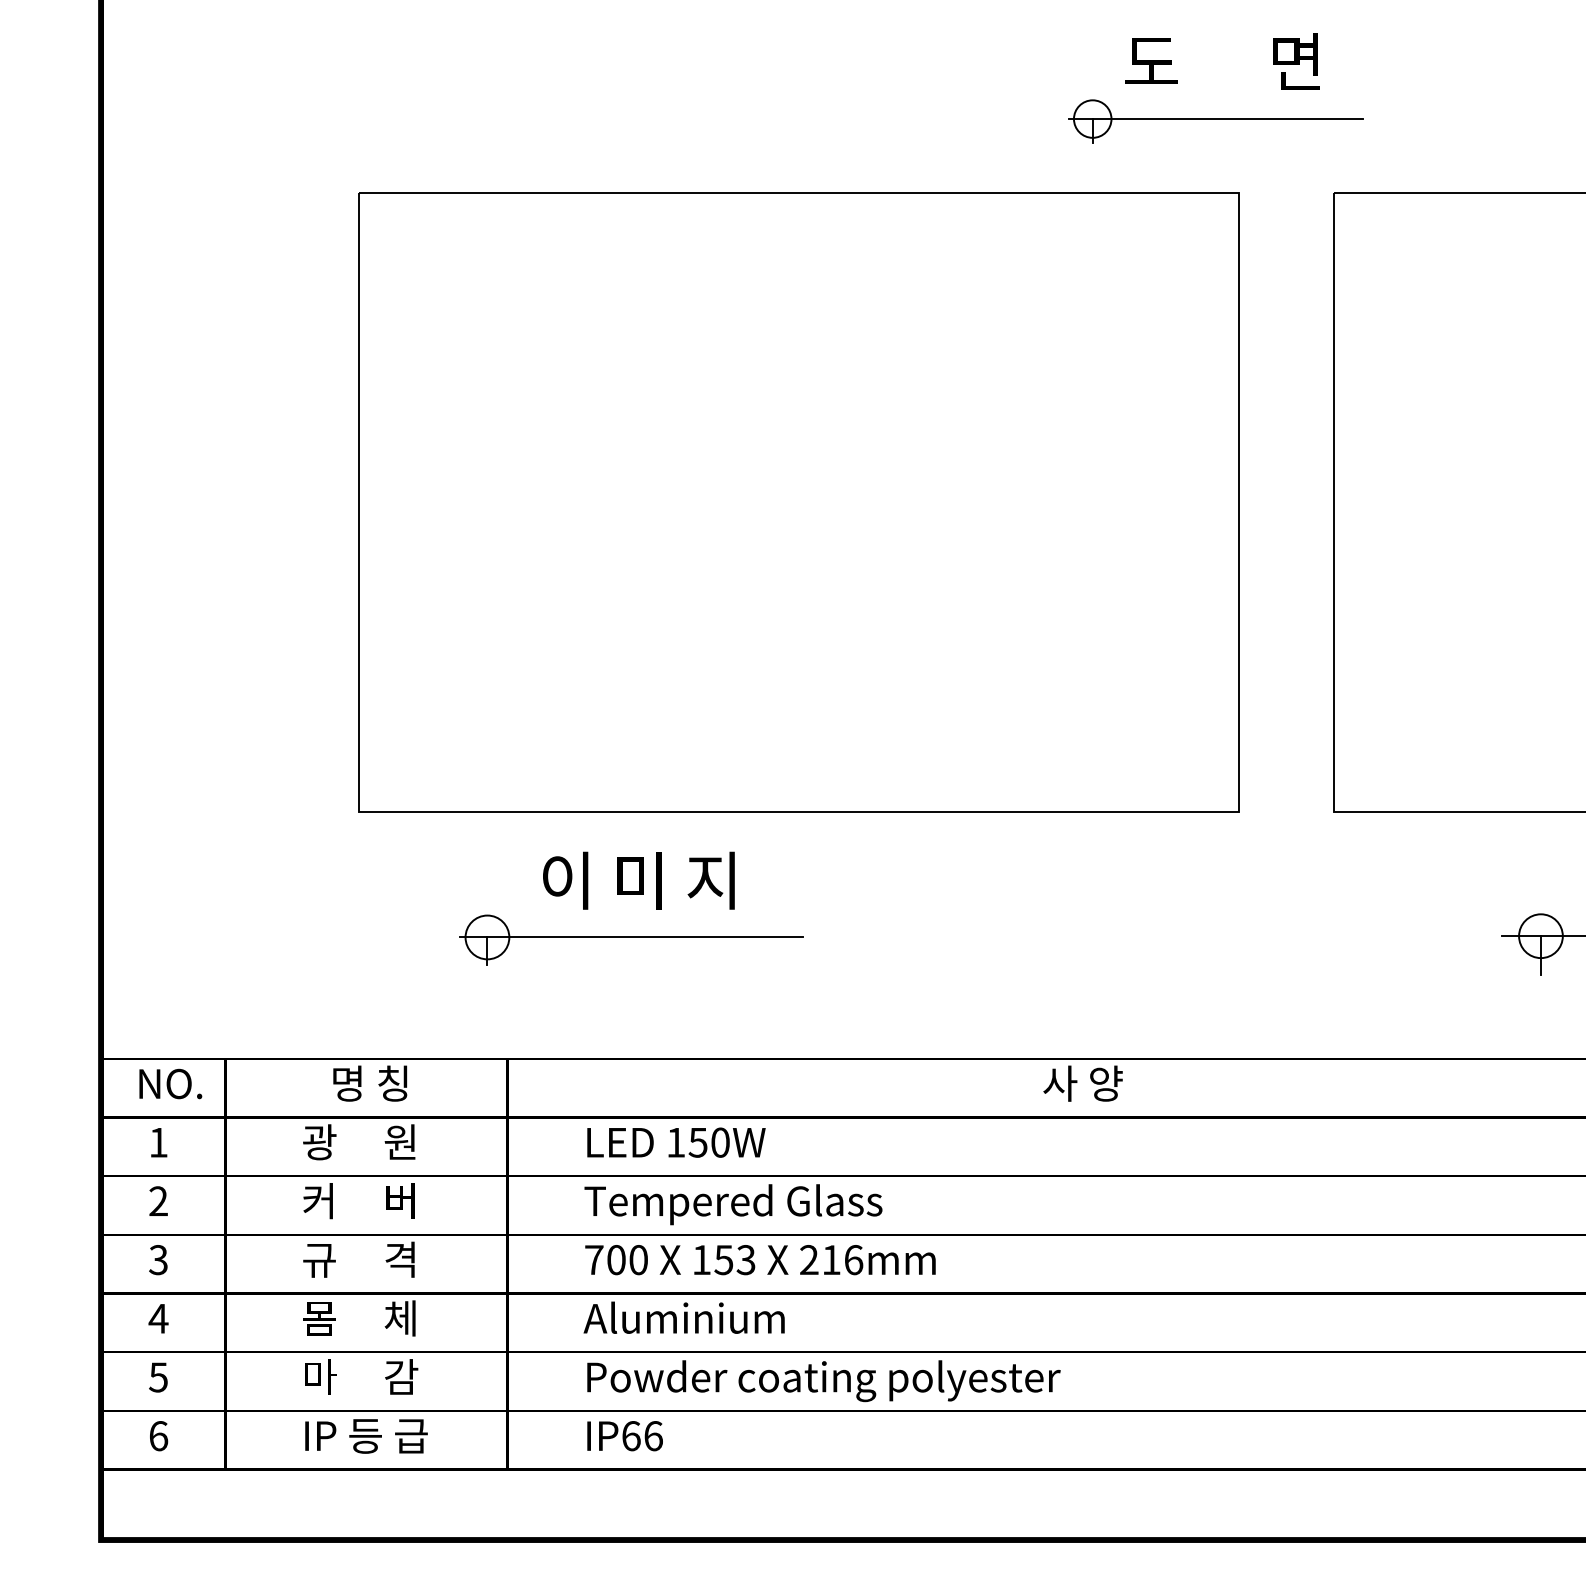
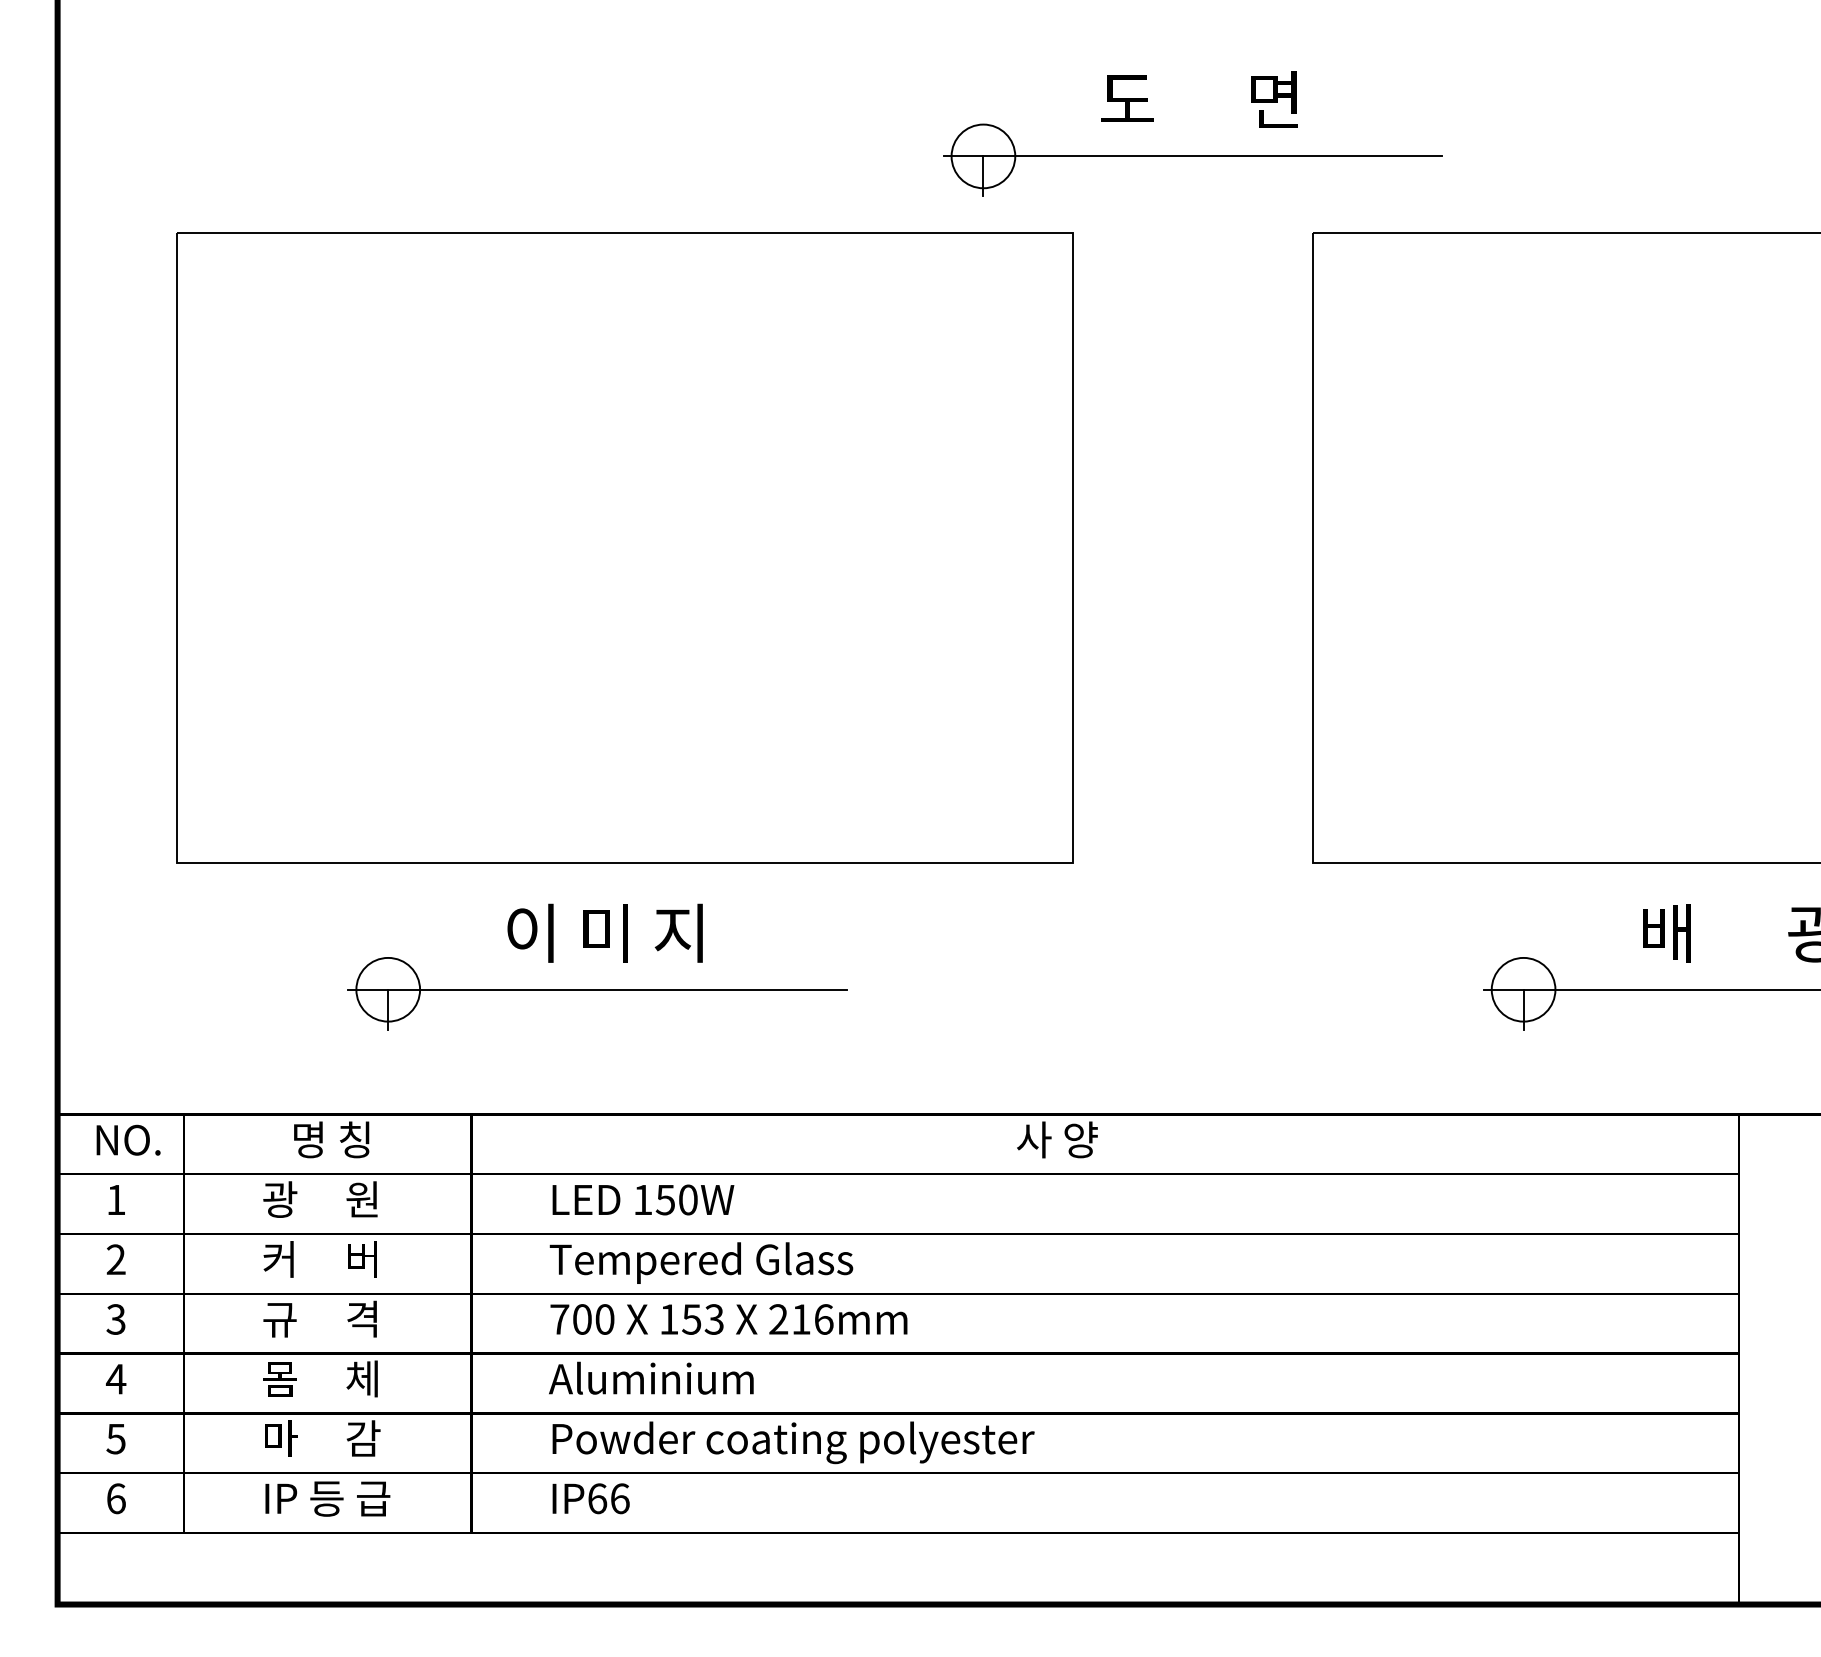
part: (1215, 120) -> (1192, 159), size x1.67
part: (798, 501) -> (624, 547), moved
circle: (1540, 935) -> (1523, 989), size x1.43
part: (631, 939) -> (597, 993), size x1.43

